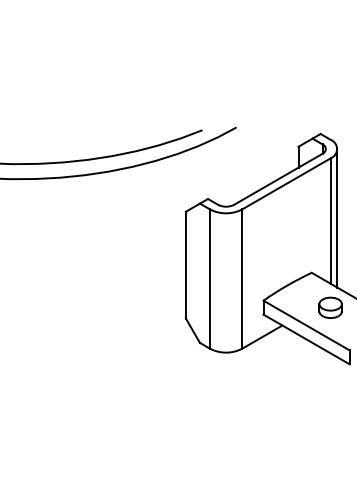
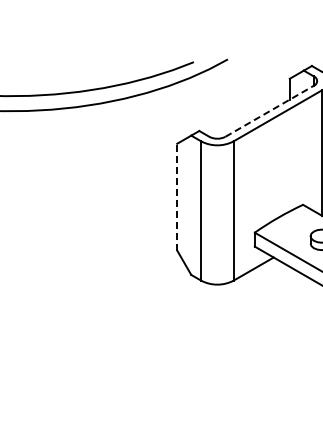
line: (278, 179) -> (269, 111), solid -> dashed
line: (185, 264) -> (176, 196), solid -> dashed

